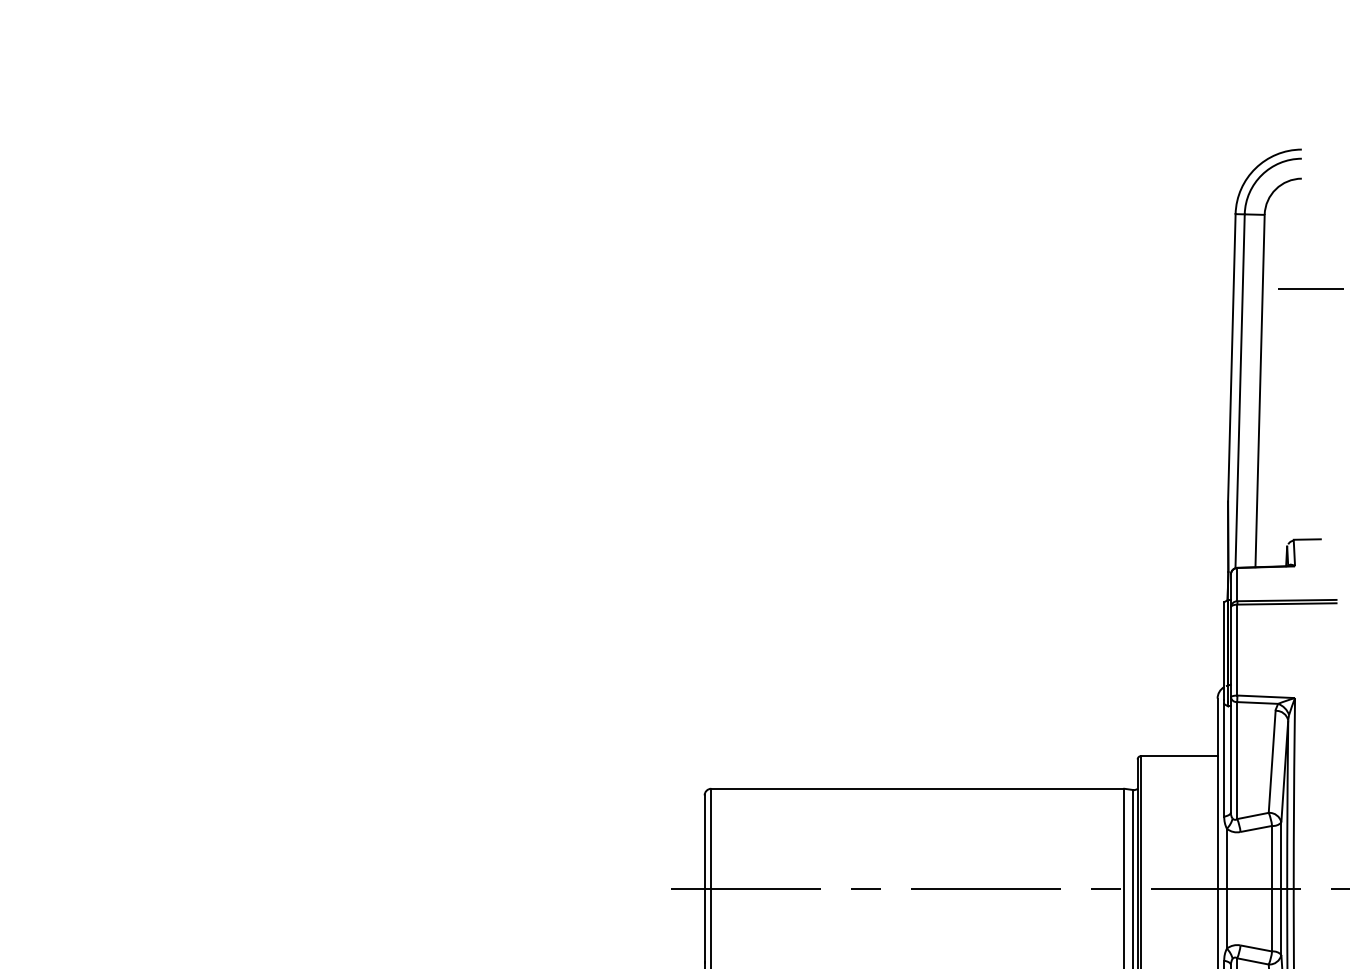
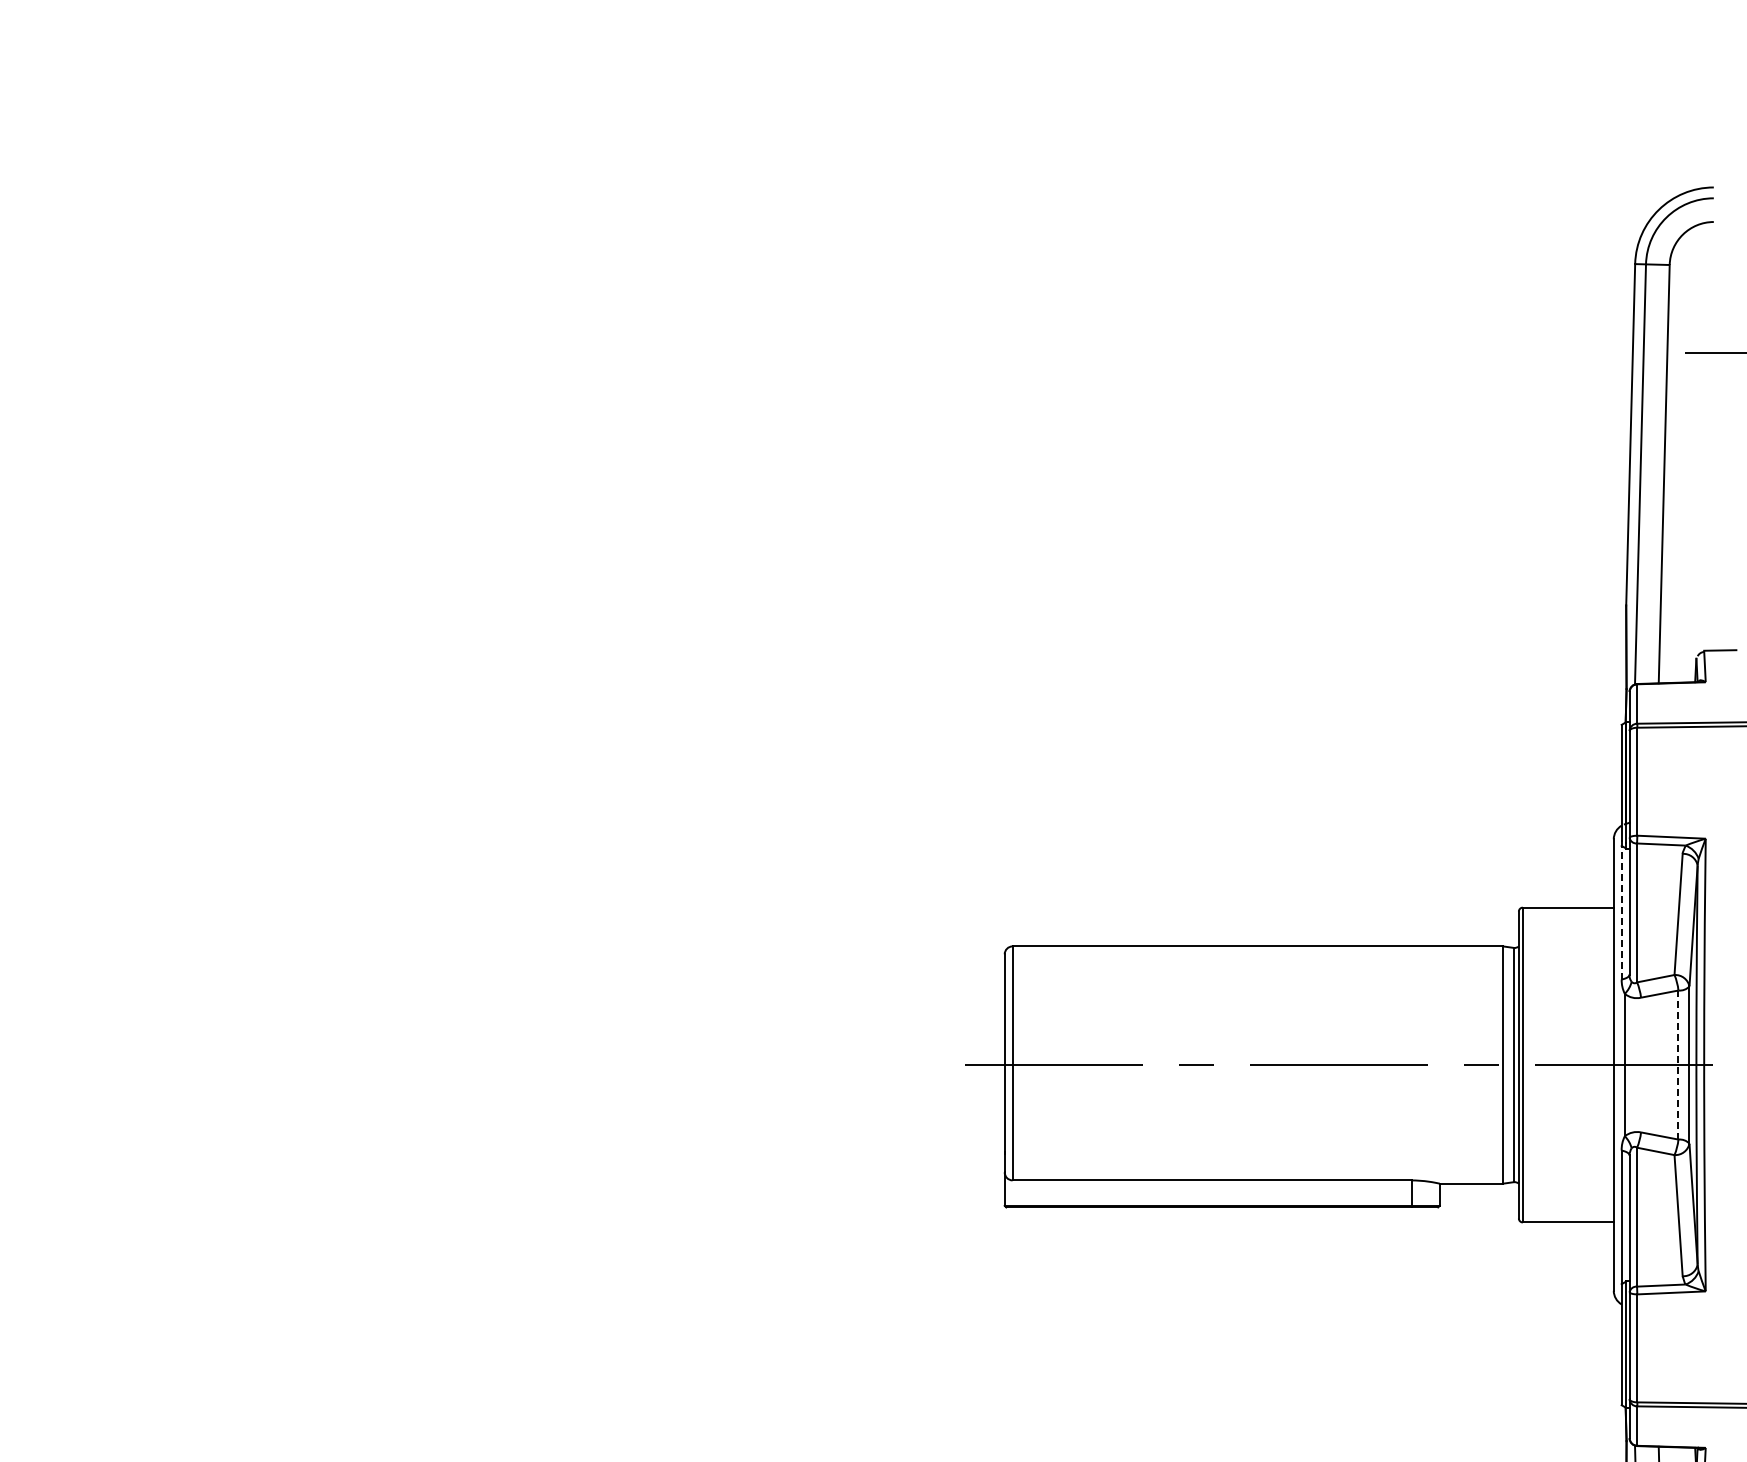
line: (1224, 760) -> (1621, 912), solid -> dashed
line: (1272, 889) -> (1678, 1065), solid -> dashed

